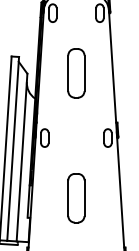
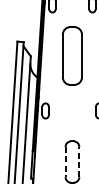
part: (76, 73) -> (72, 56), size x1.4
line: (68, 198) -> (65, 162), solid -> dashed
line: (84, 198) -> (79, 162), solid -> dashed

